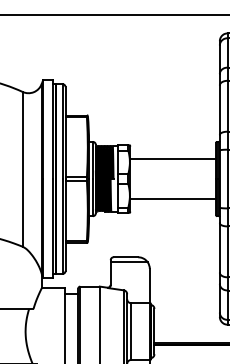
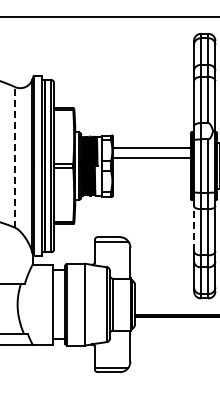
line: (22, 168) -> (14, 156), solid -> dashed
line: (172, 198) -> (151, 157), moved
line: (220, 247) -> (194, 228), solid -> dashed

